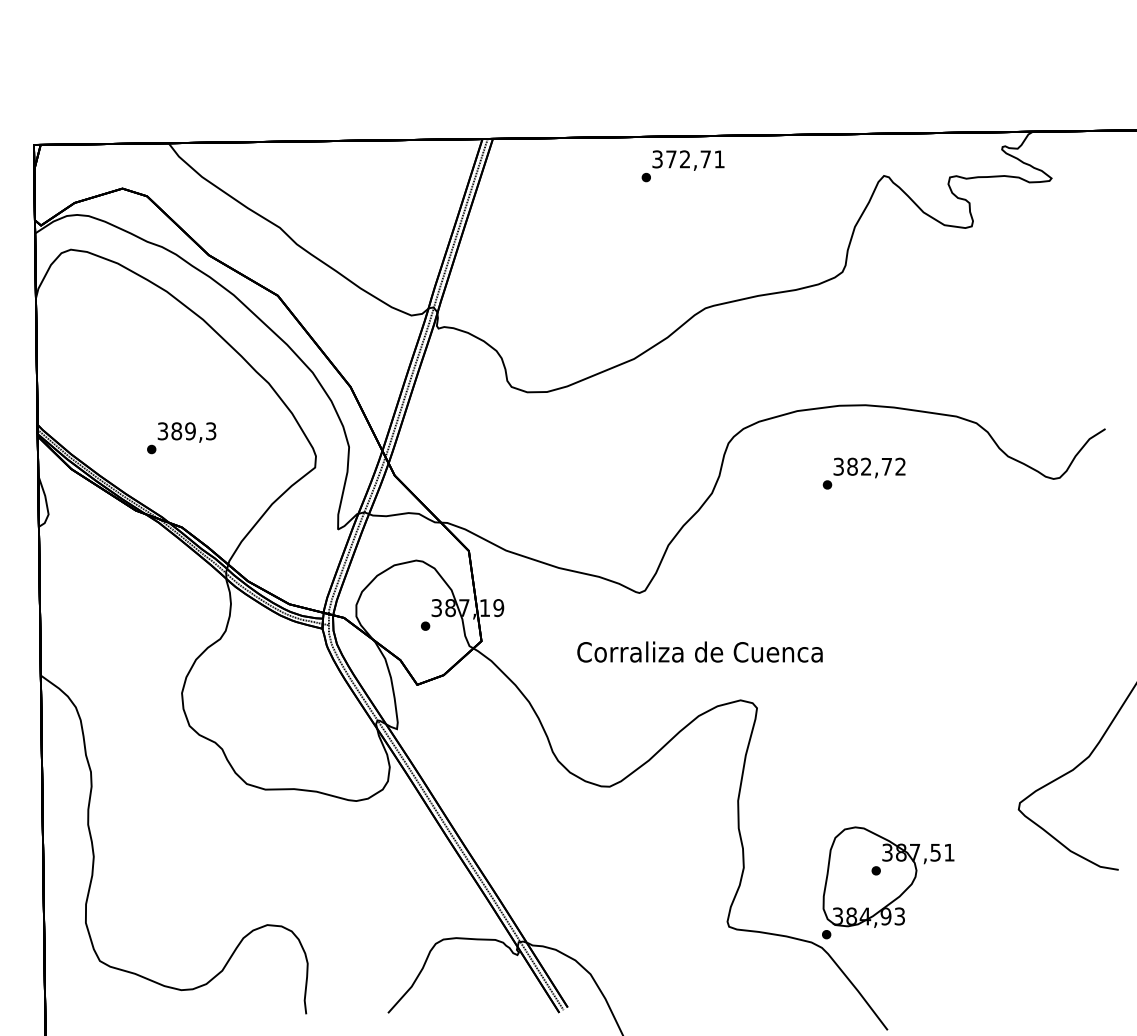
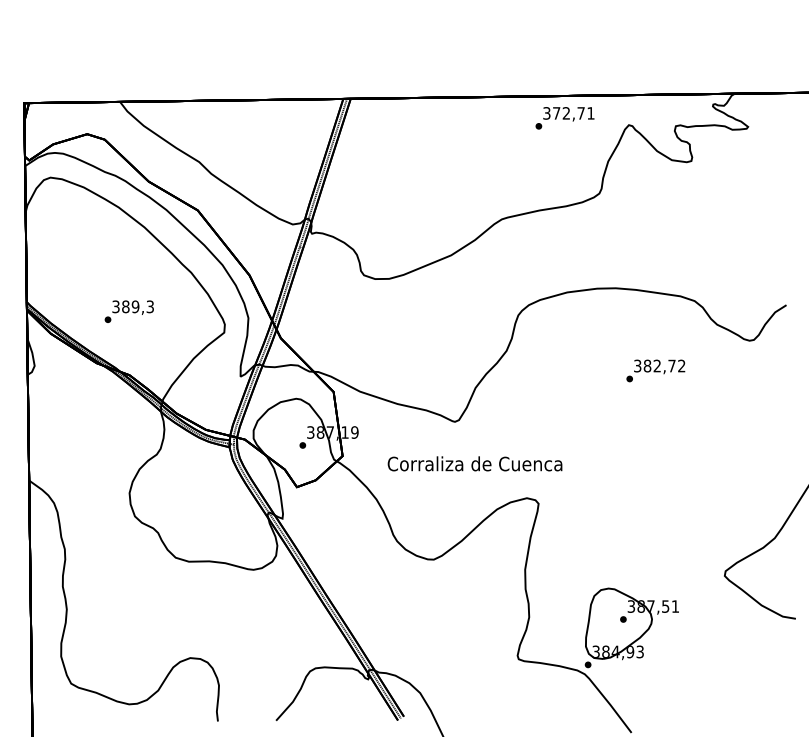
text: (682, 166) -> (564, 118), moved
text: (863, 473) -> (655, 370), moved
text: (699, 651) -> (474, 463), moved

